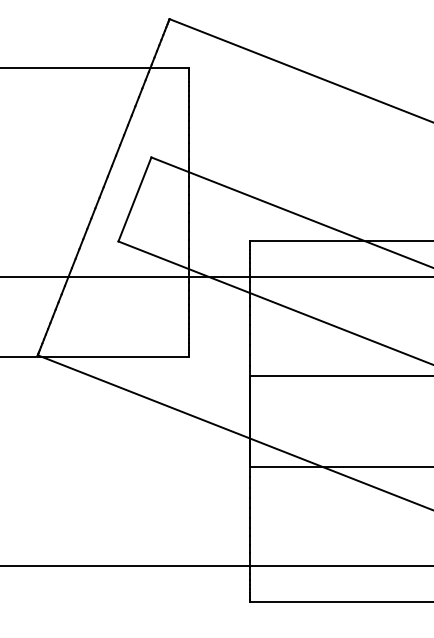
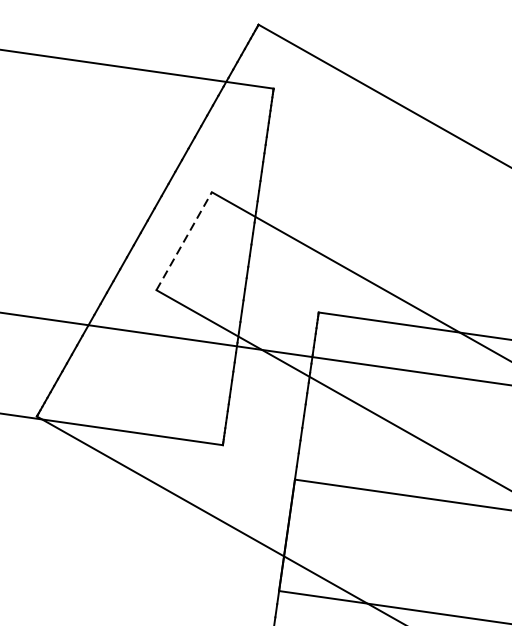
line: (135, 199) -> (184, 241), solid -> dashed

